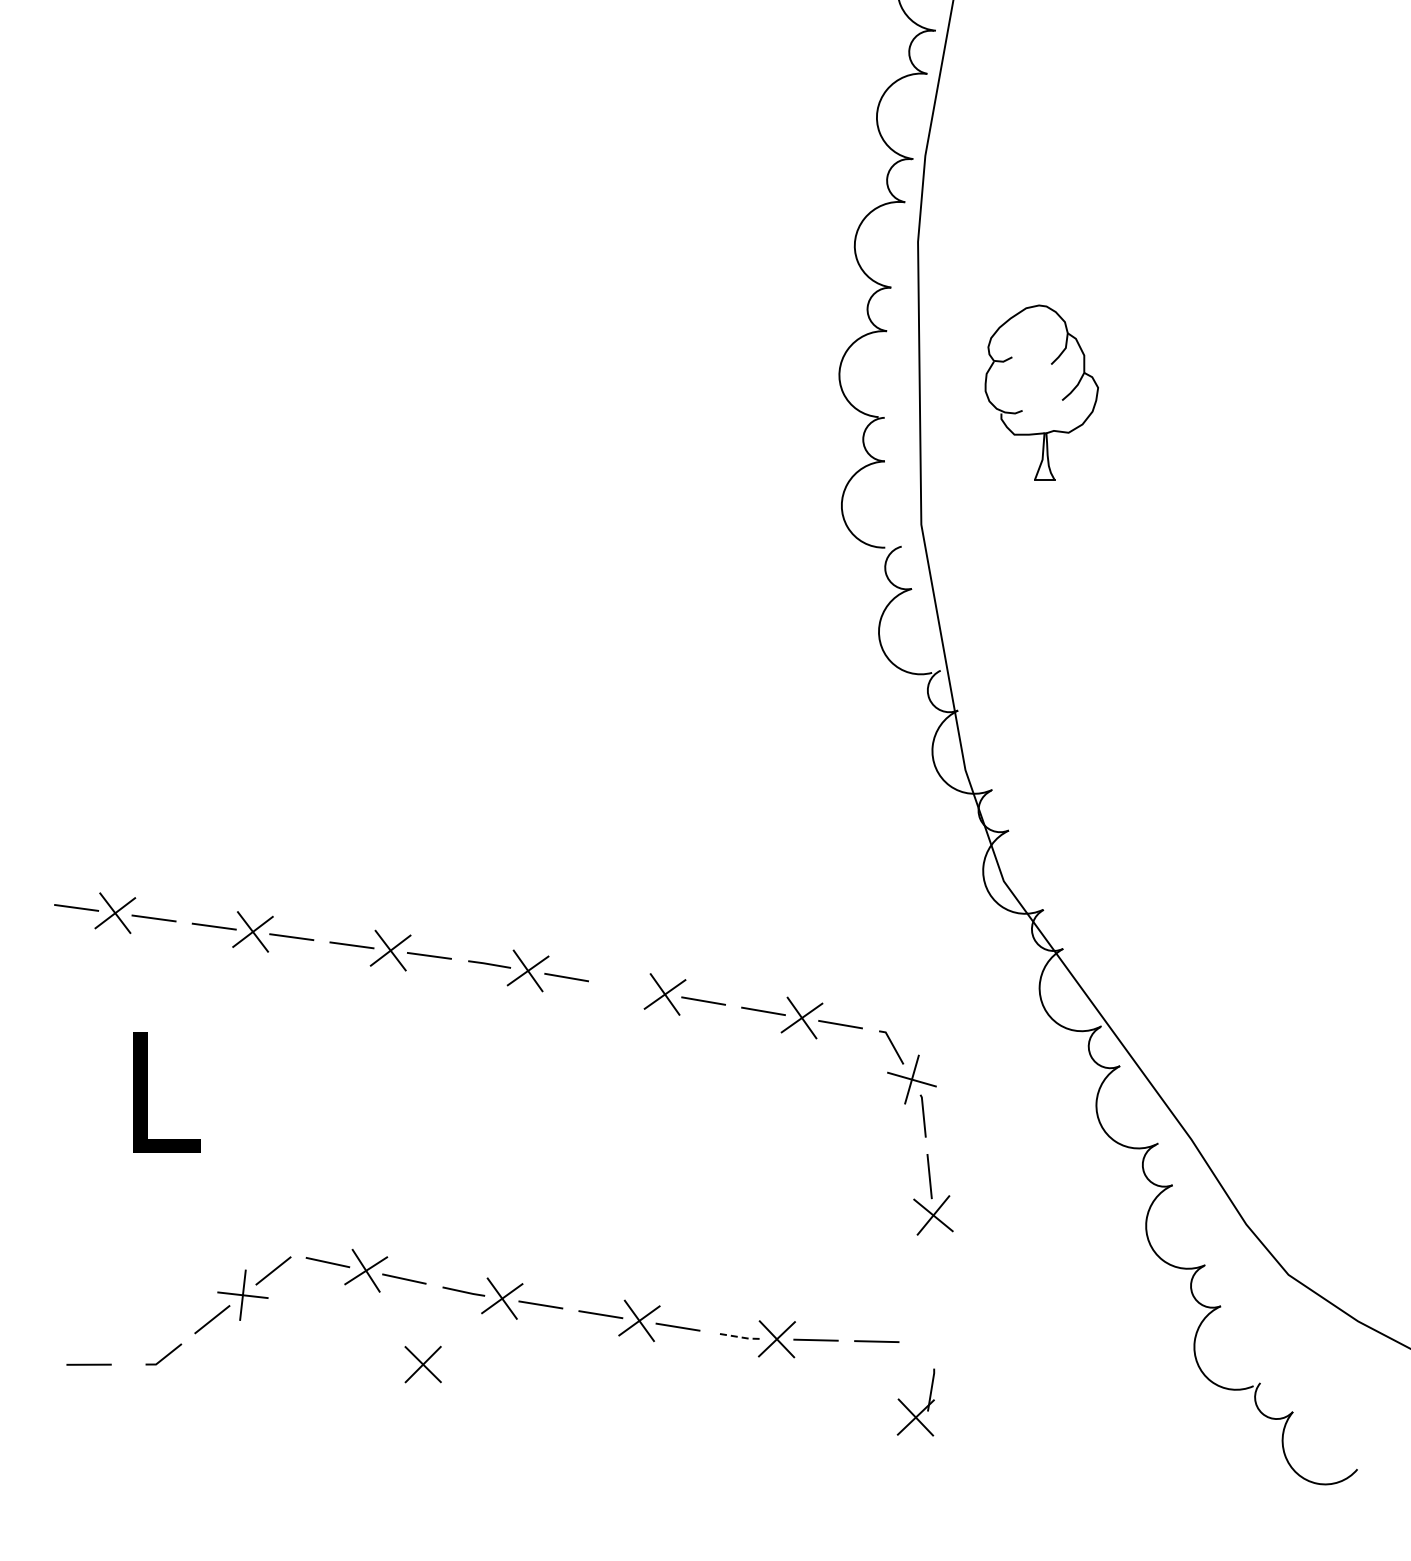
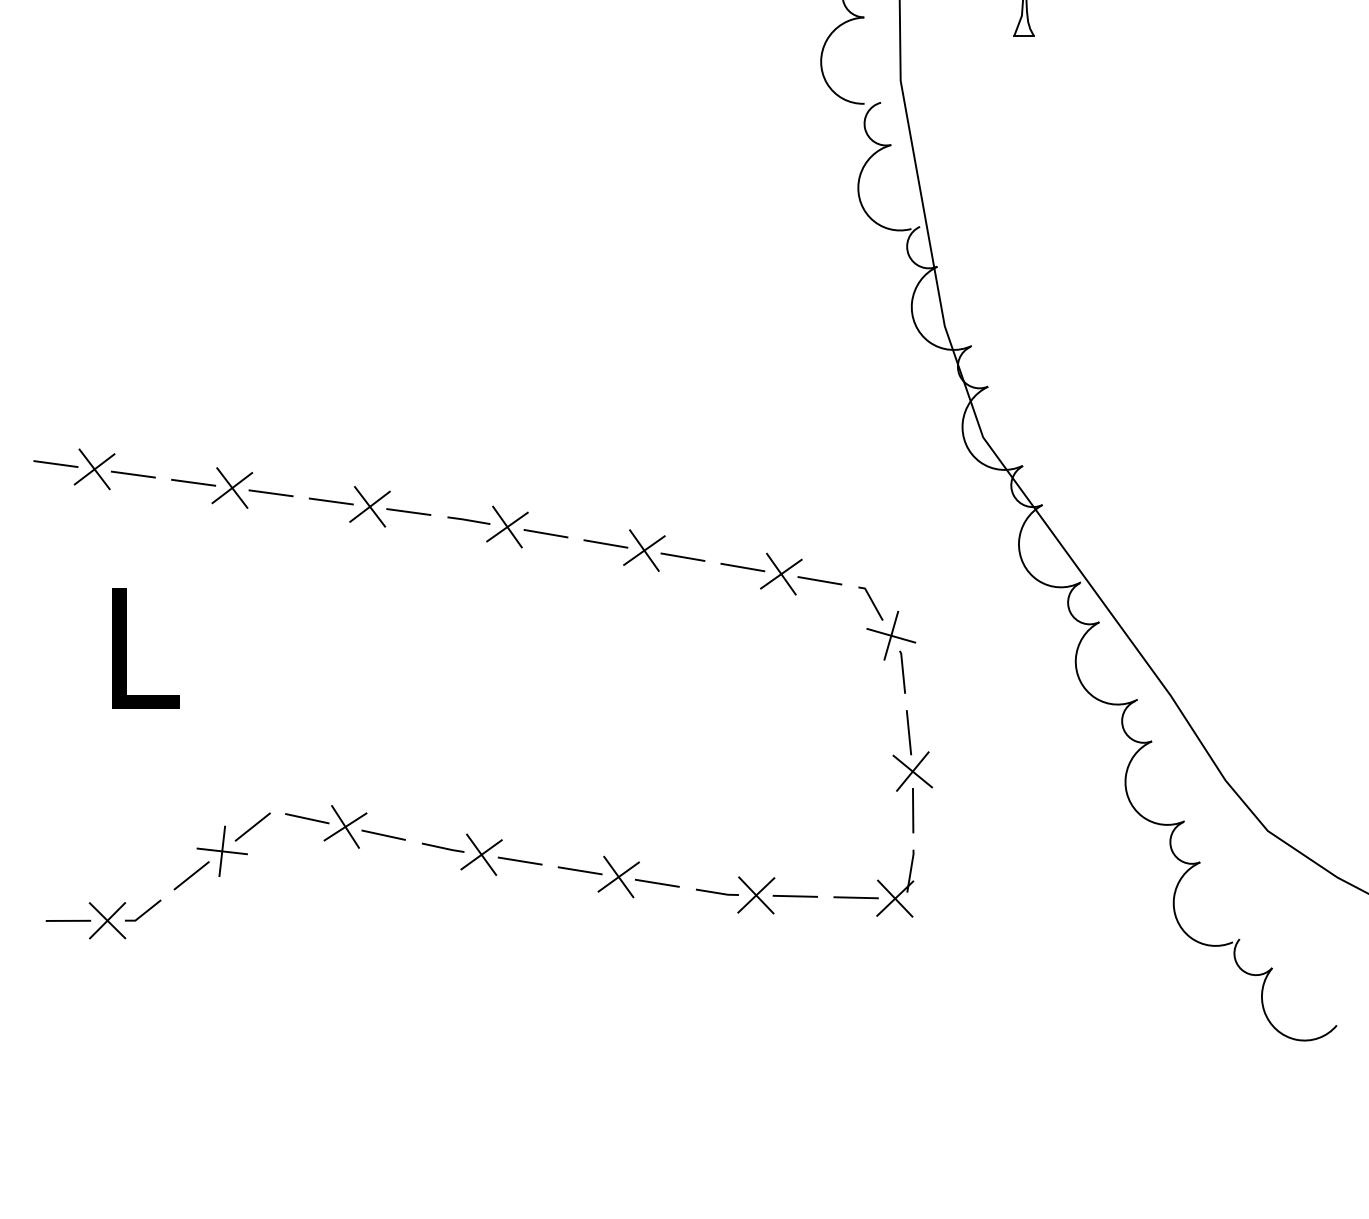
line: (626, 987) -> (605, 543), added
line: (933, 1254) -> (912, 810), added
line: (737, 1336) -> (716, 892), dashed -> solid
part: (422, 1364) -> (106, 920), moved
part: (908, 1408) -> (887, 889), moved

